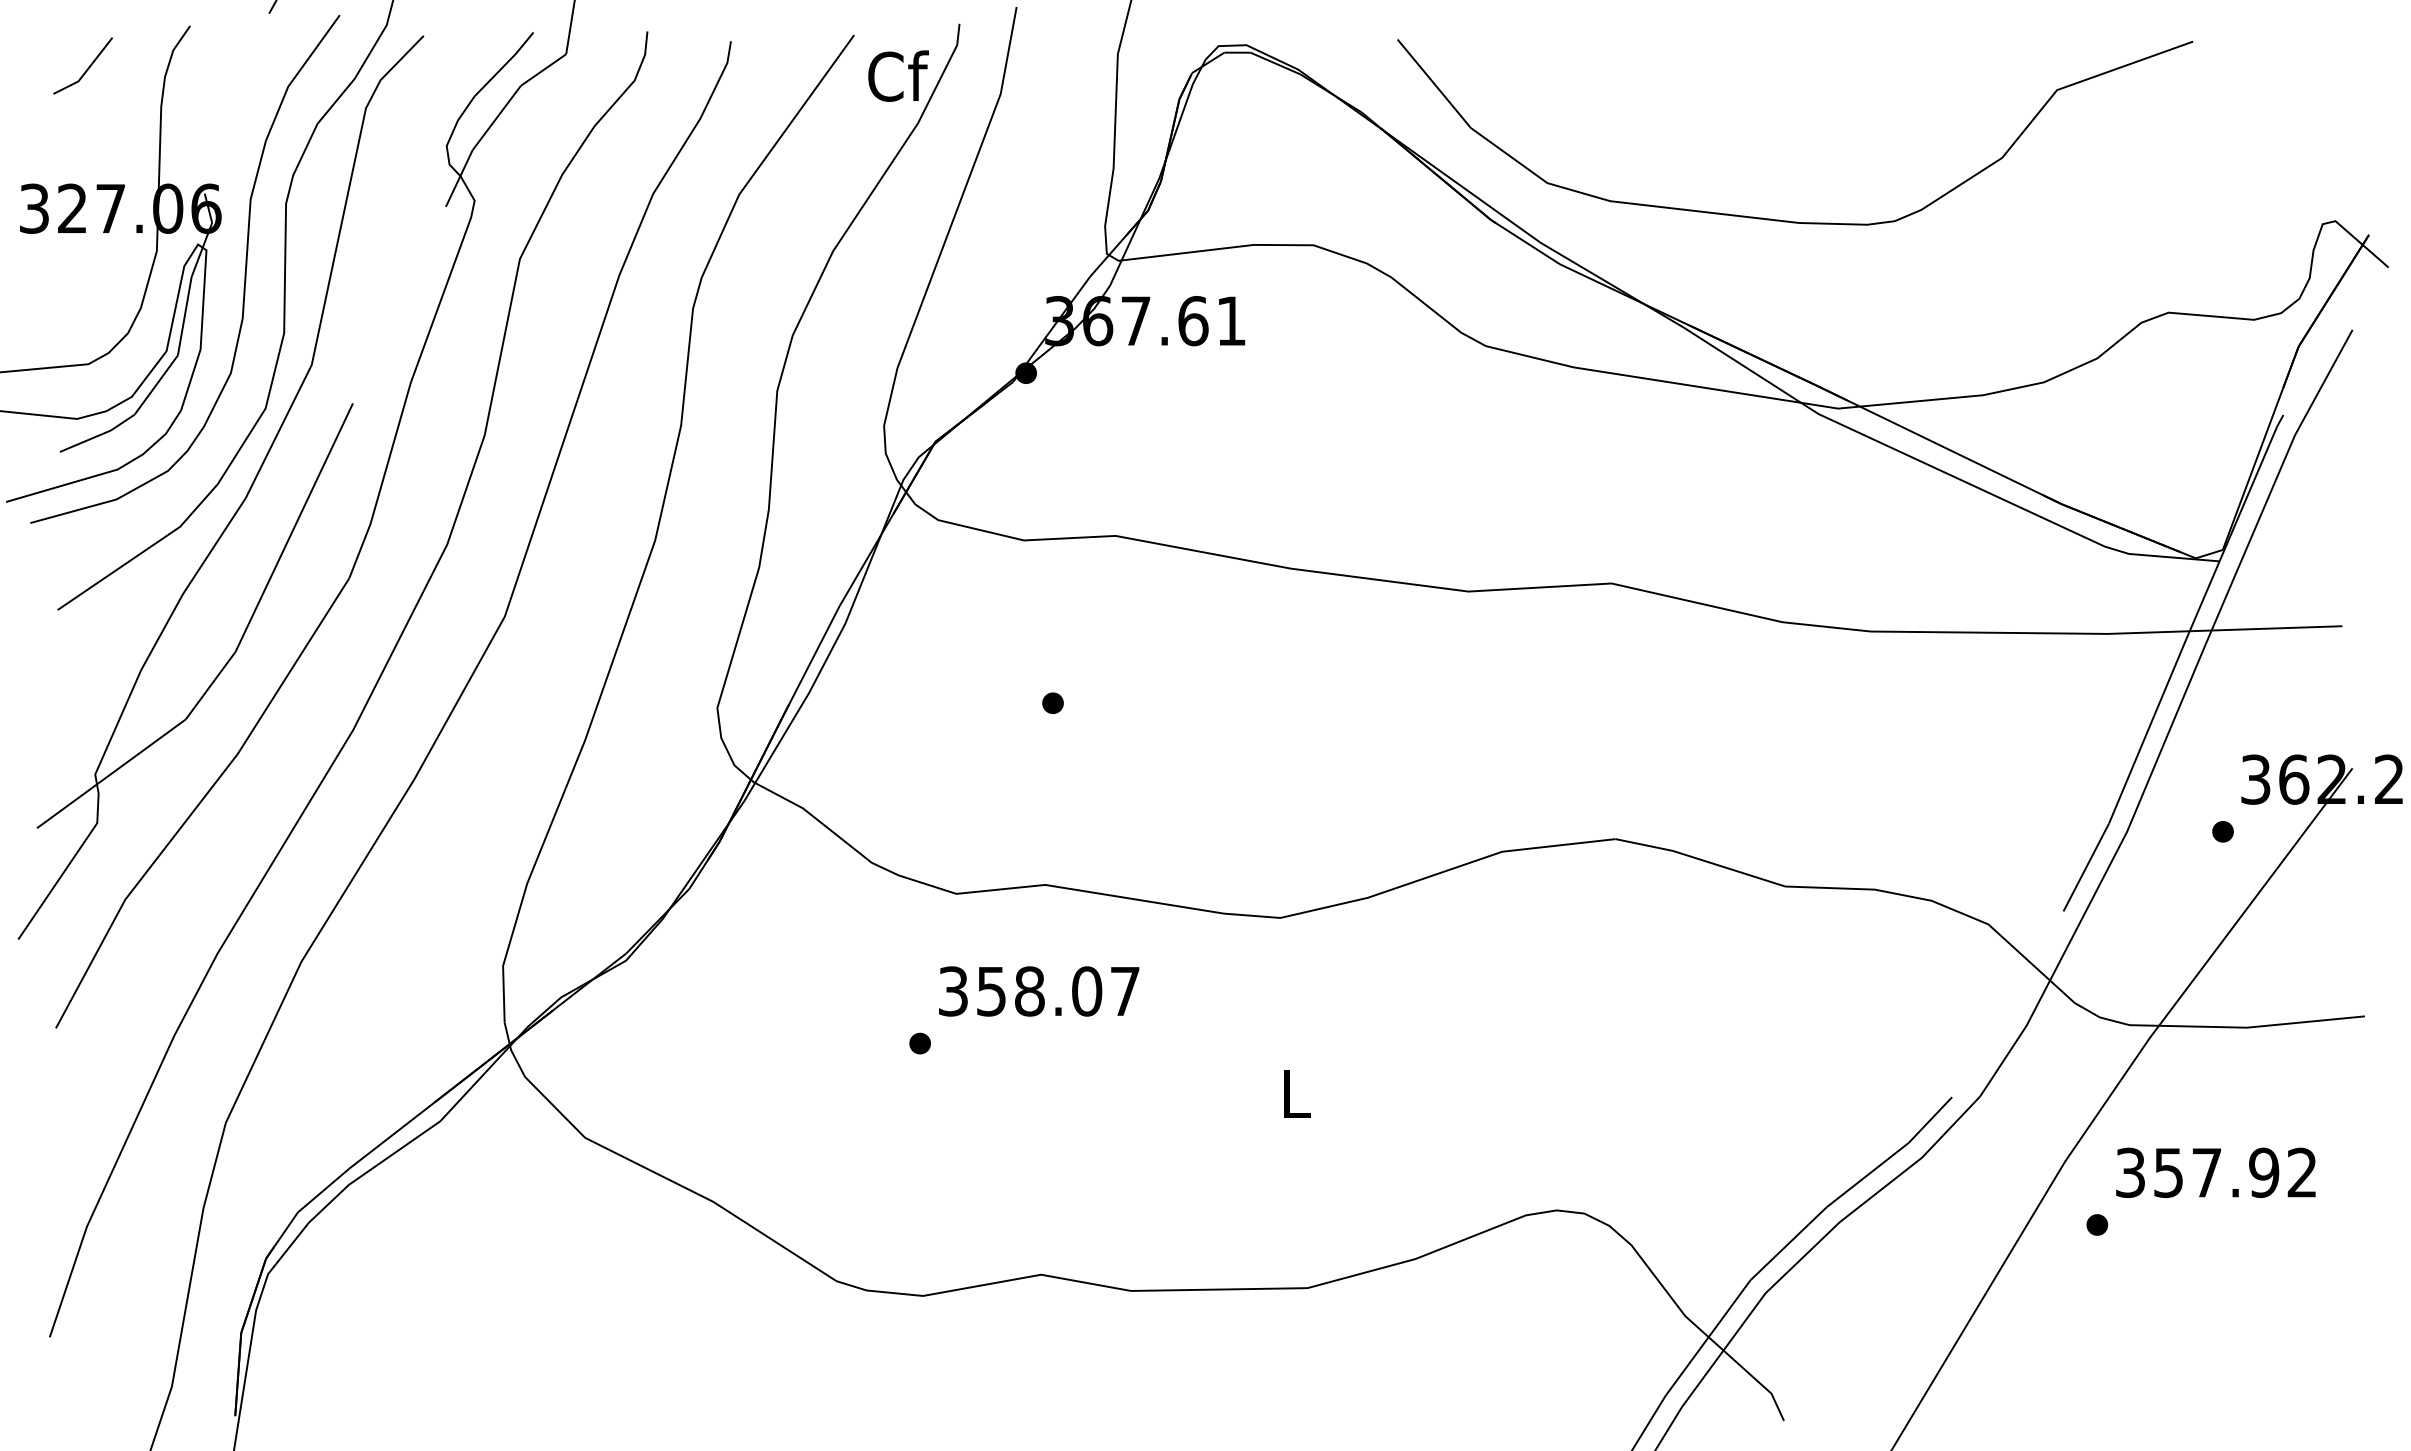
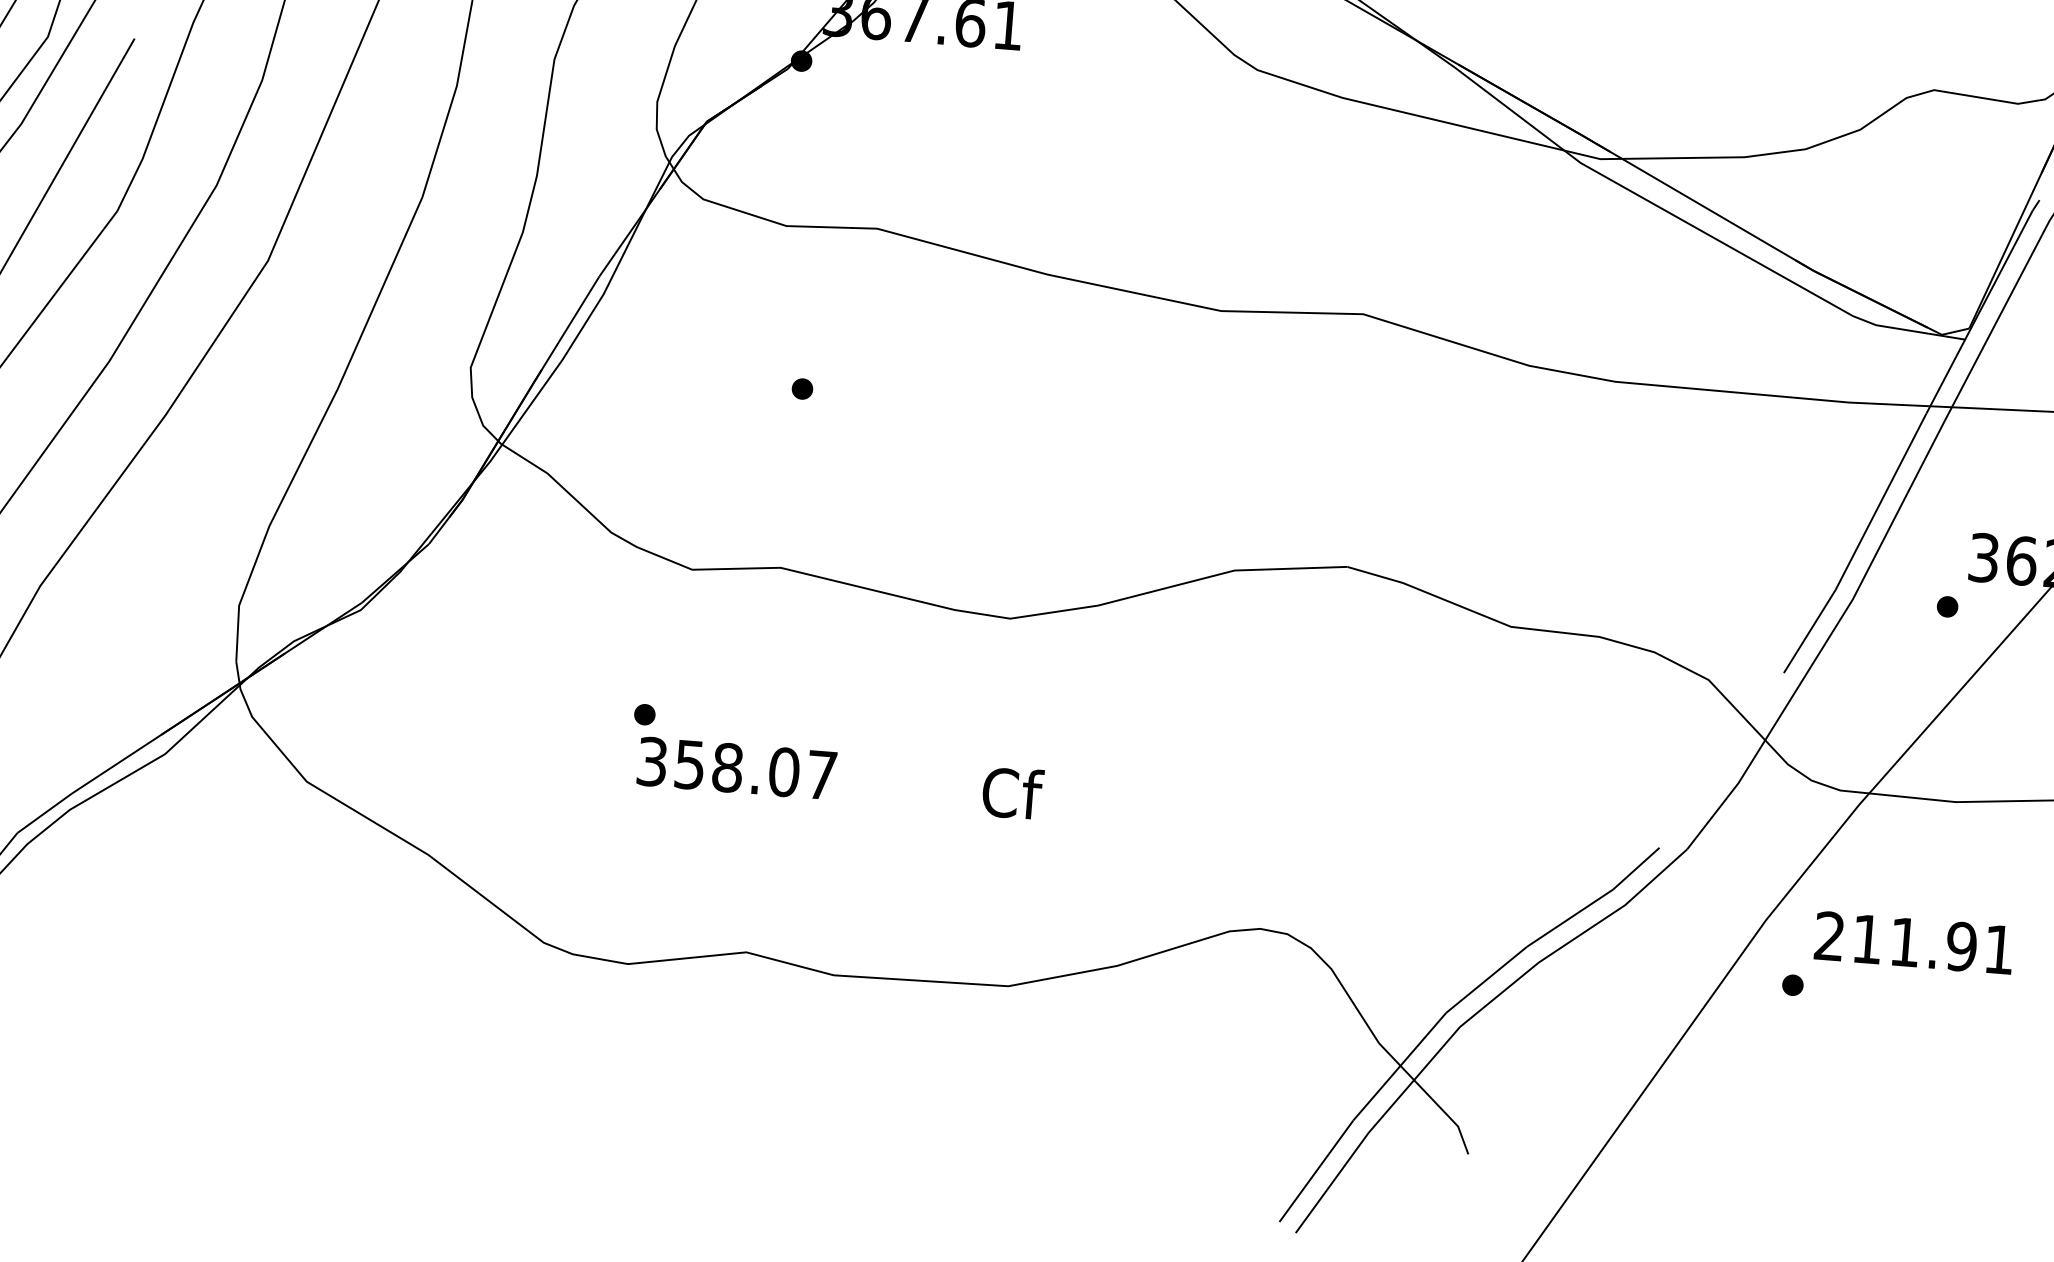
text: (1039, 991) -> (737, 768), moved
text: (1296, 1093) -> (1012, 793), L -> Cf
text: (2216, 1172) -> (1914, 942), 357.92 -> 211.91

